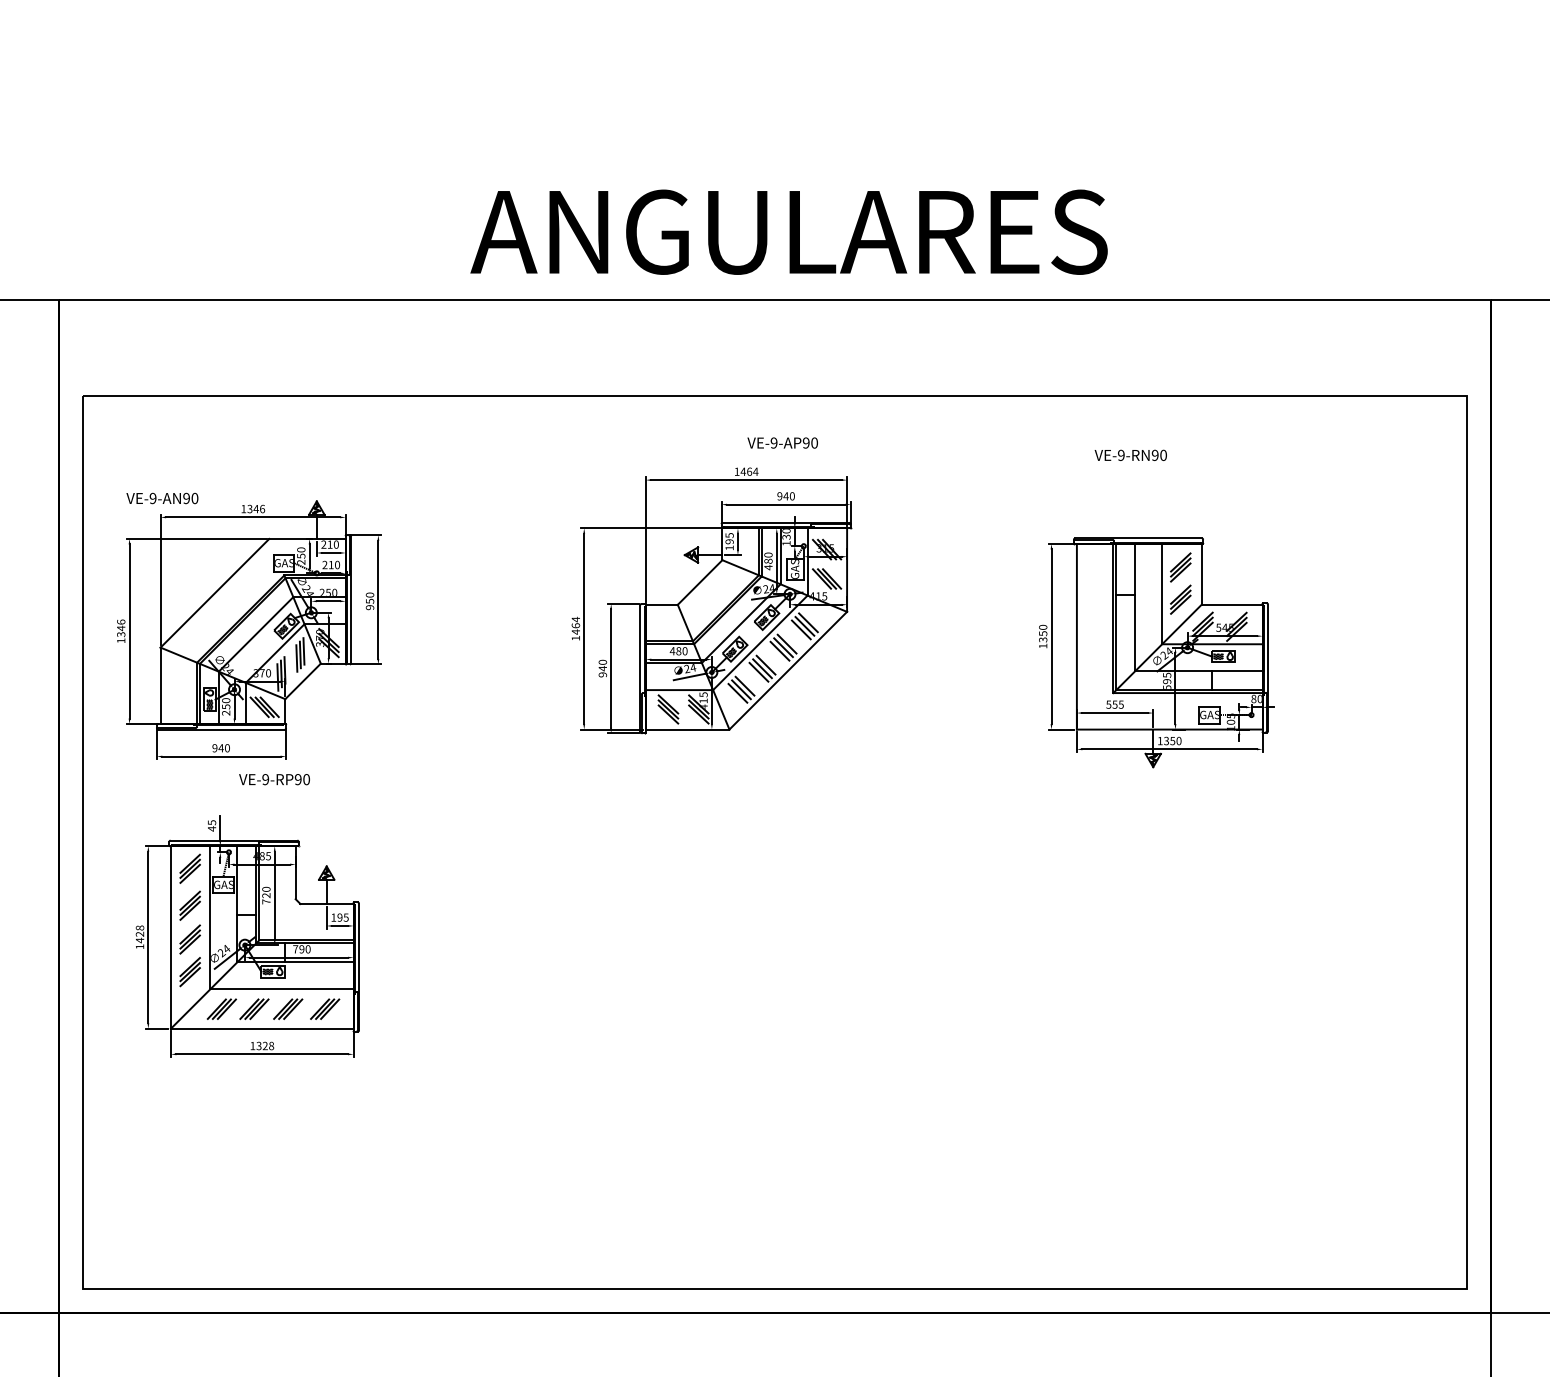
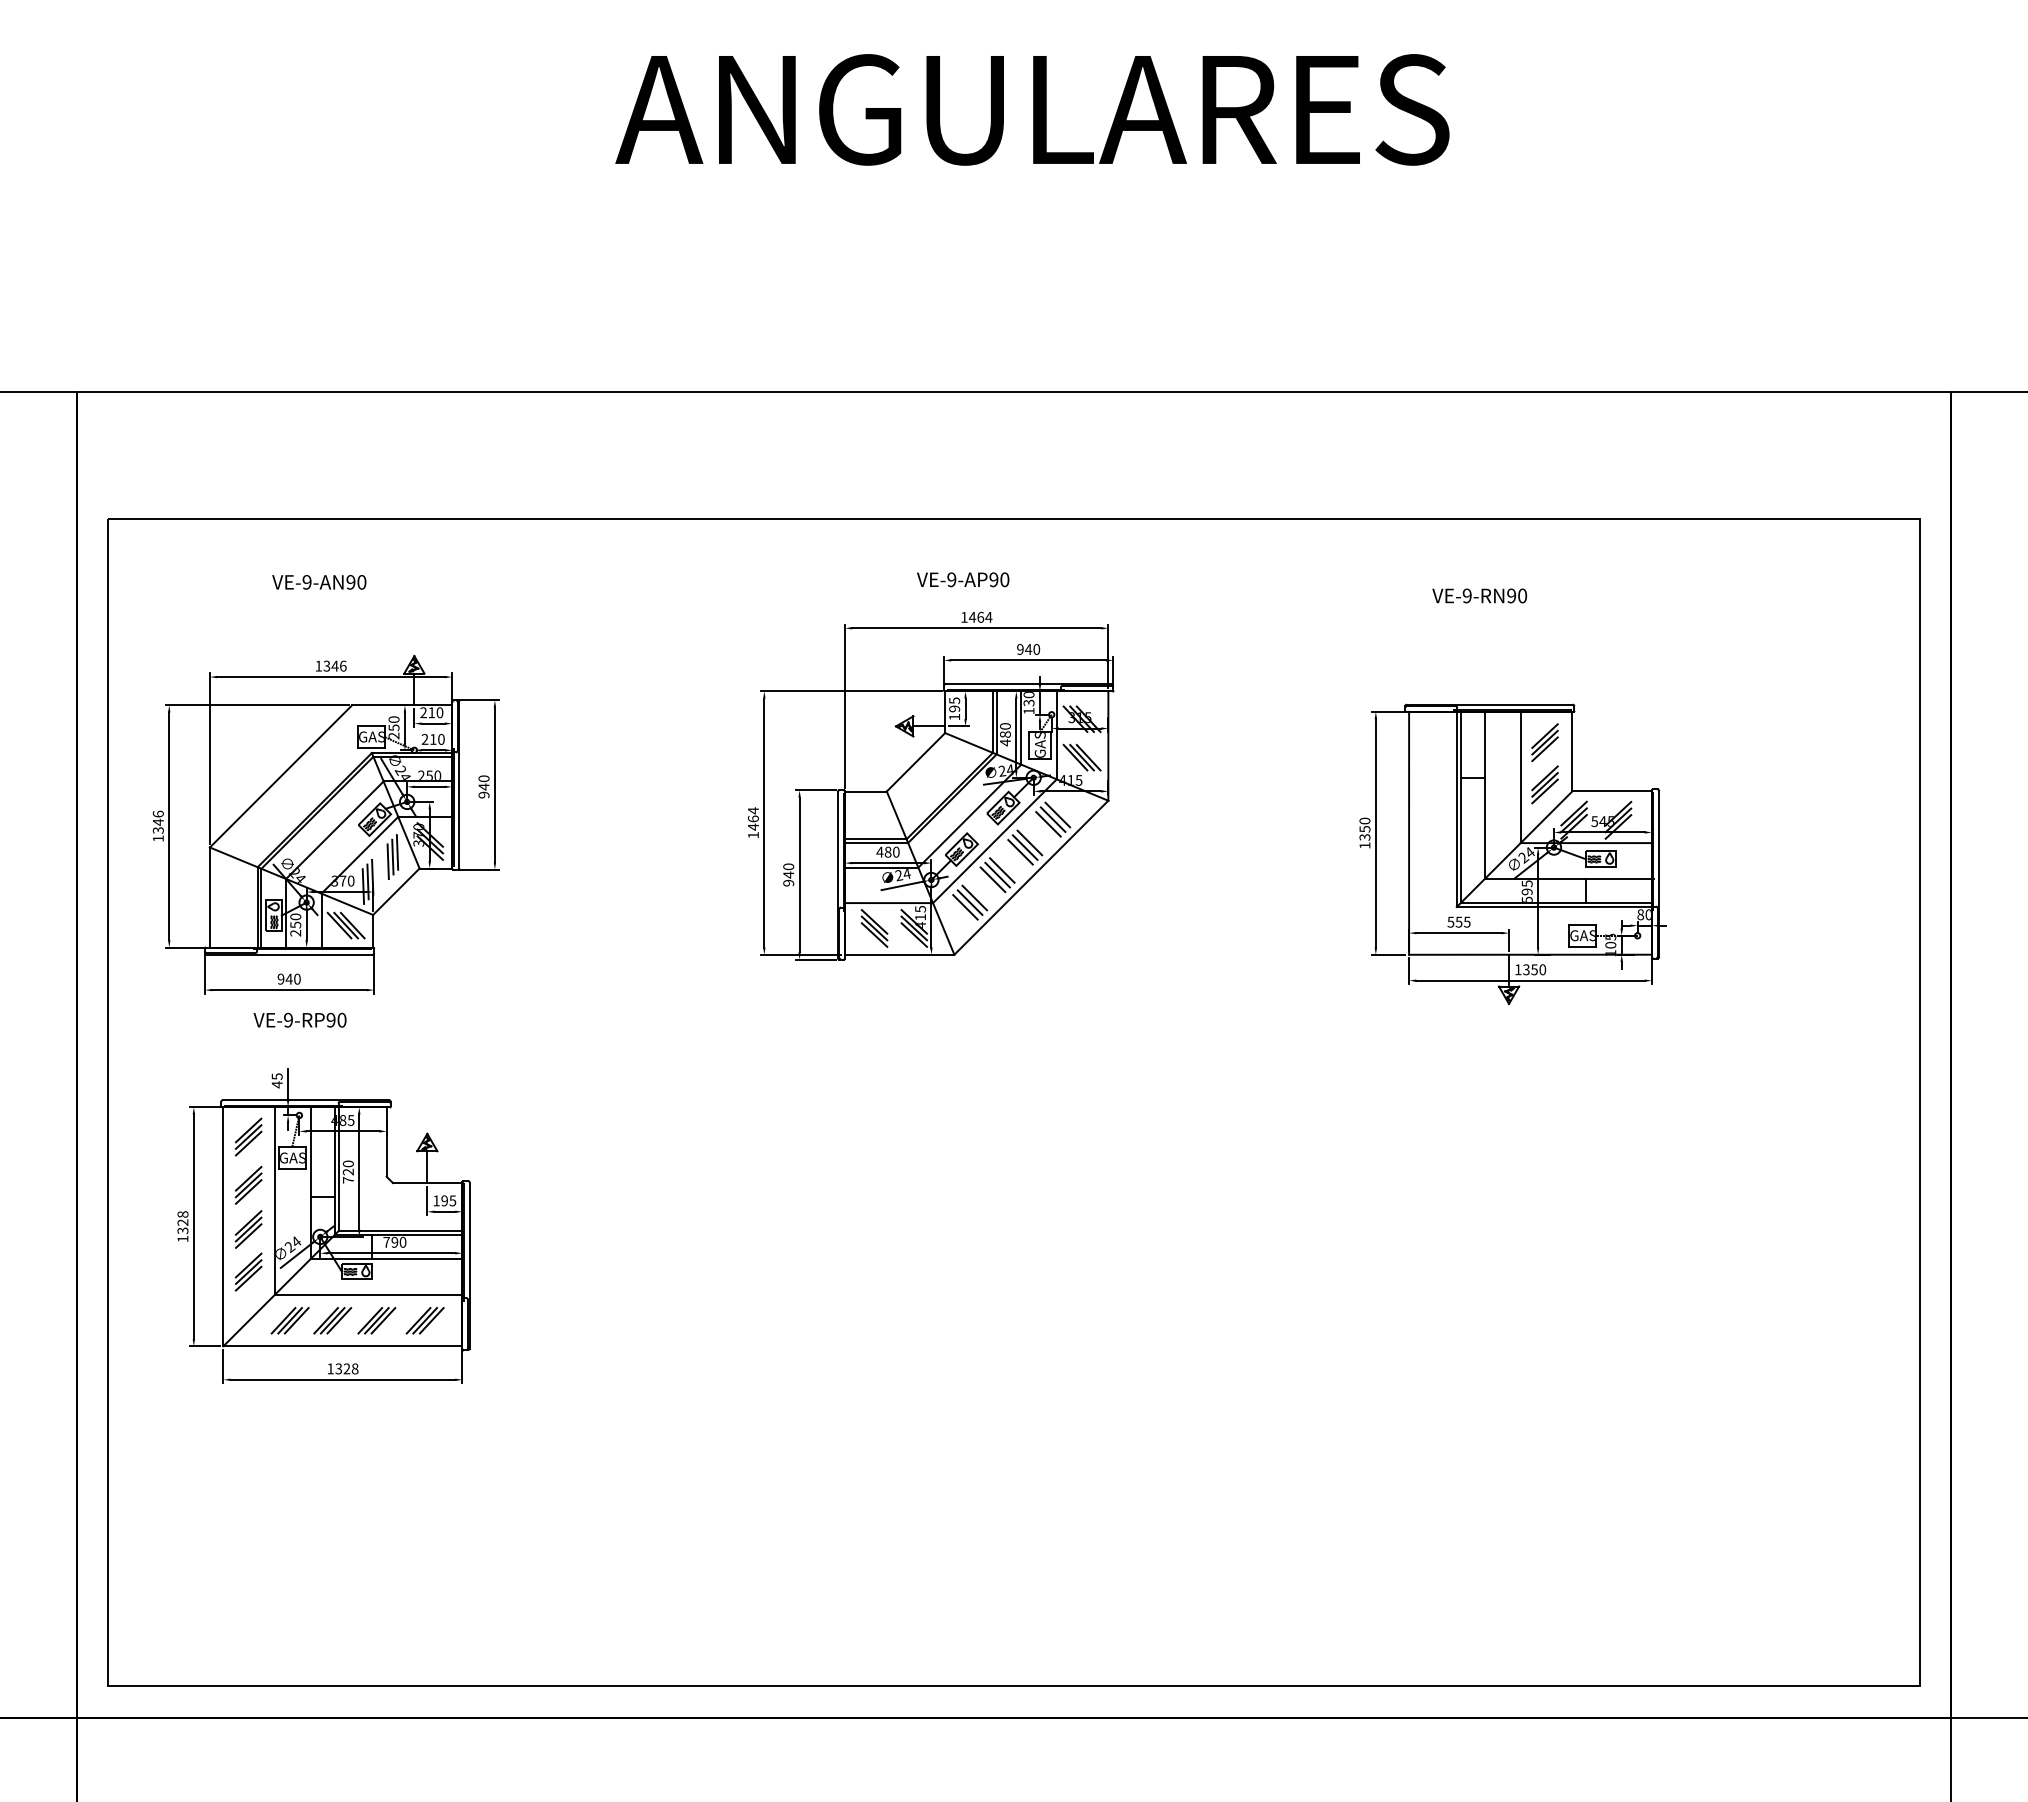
text: (789, 231) -> (1032, 109), moved
text: (783, 442) -> (963, 579), moved
text: (162, 498) -> (319, 582), moved
text: (369, 601) -> (483, 786), 950 -> 940
text: (274, 779) -> (299, 1019), moved
text: (139, 940) -> (182, 1230), 1428 -> 1328

